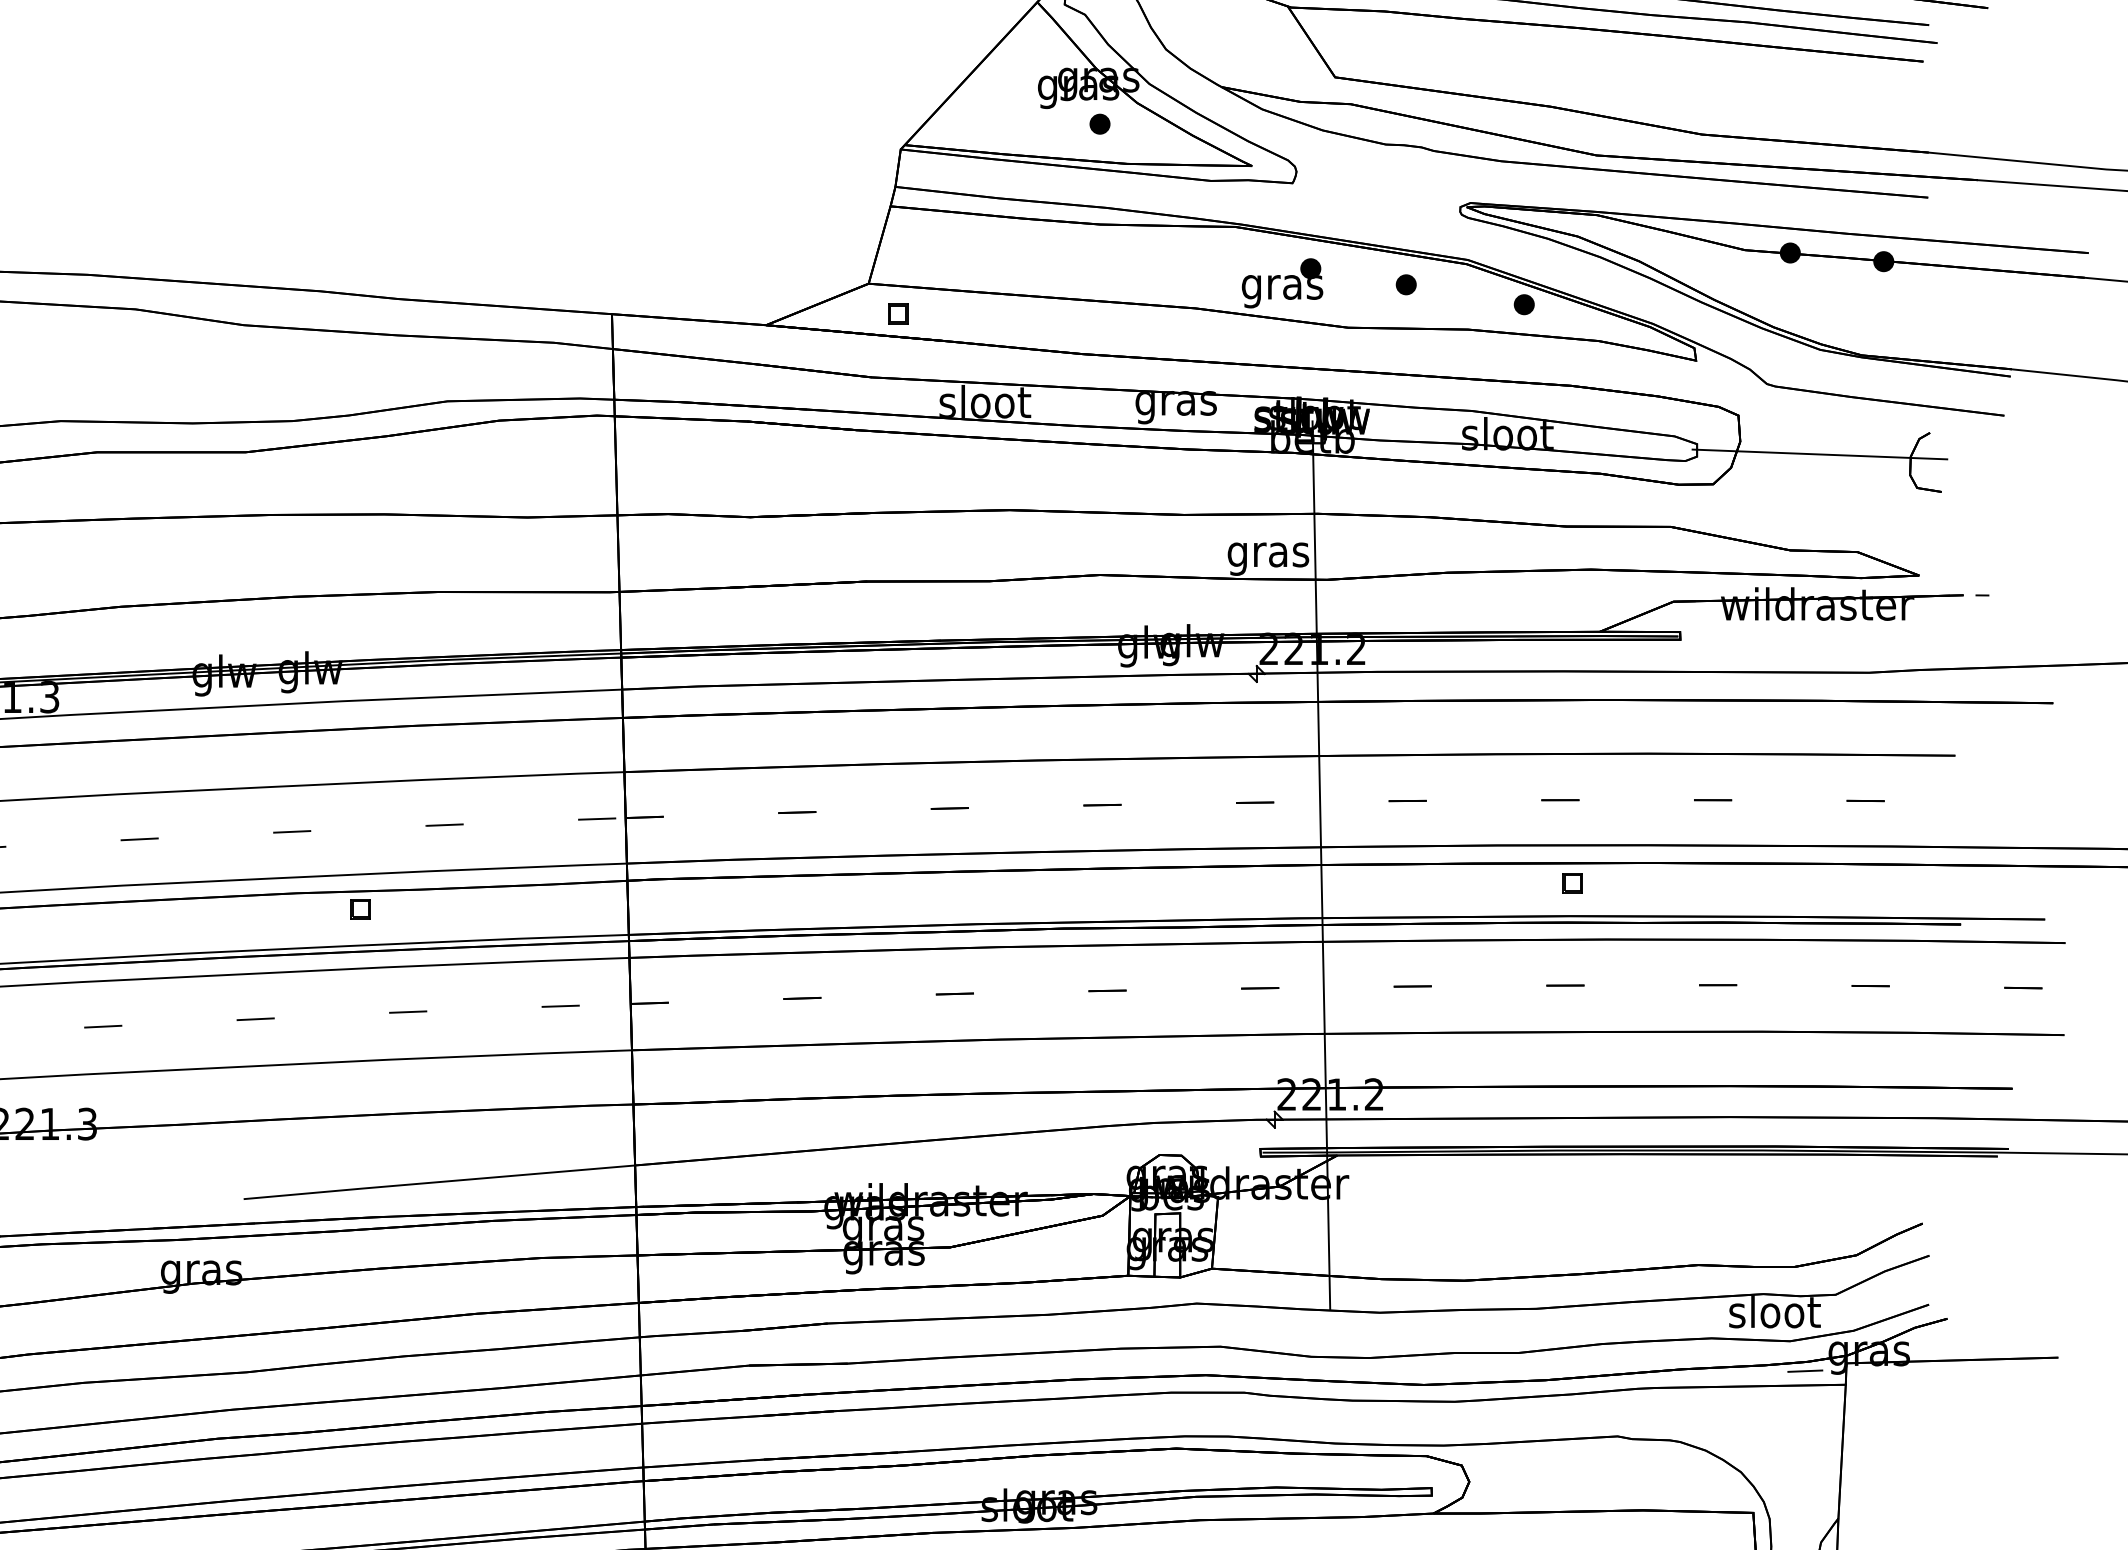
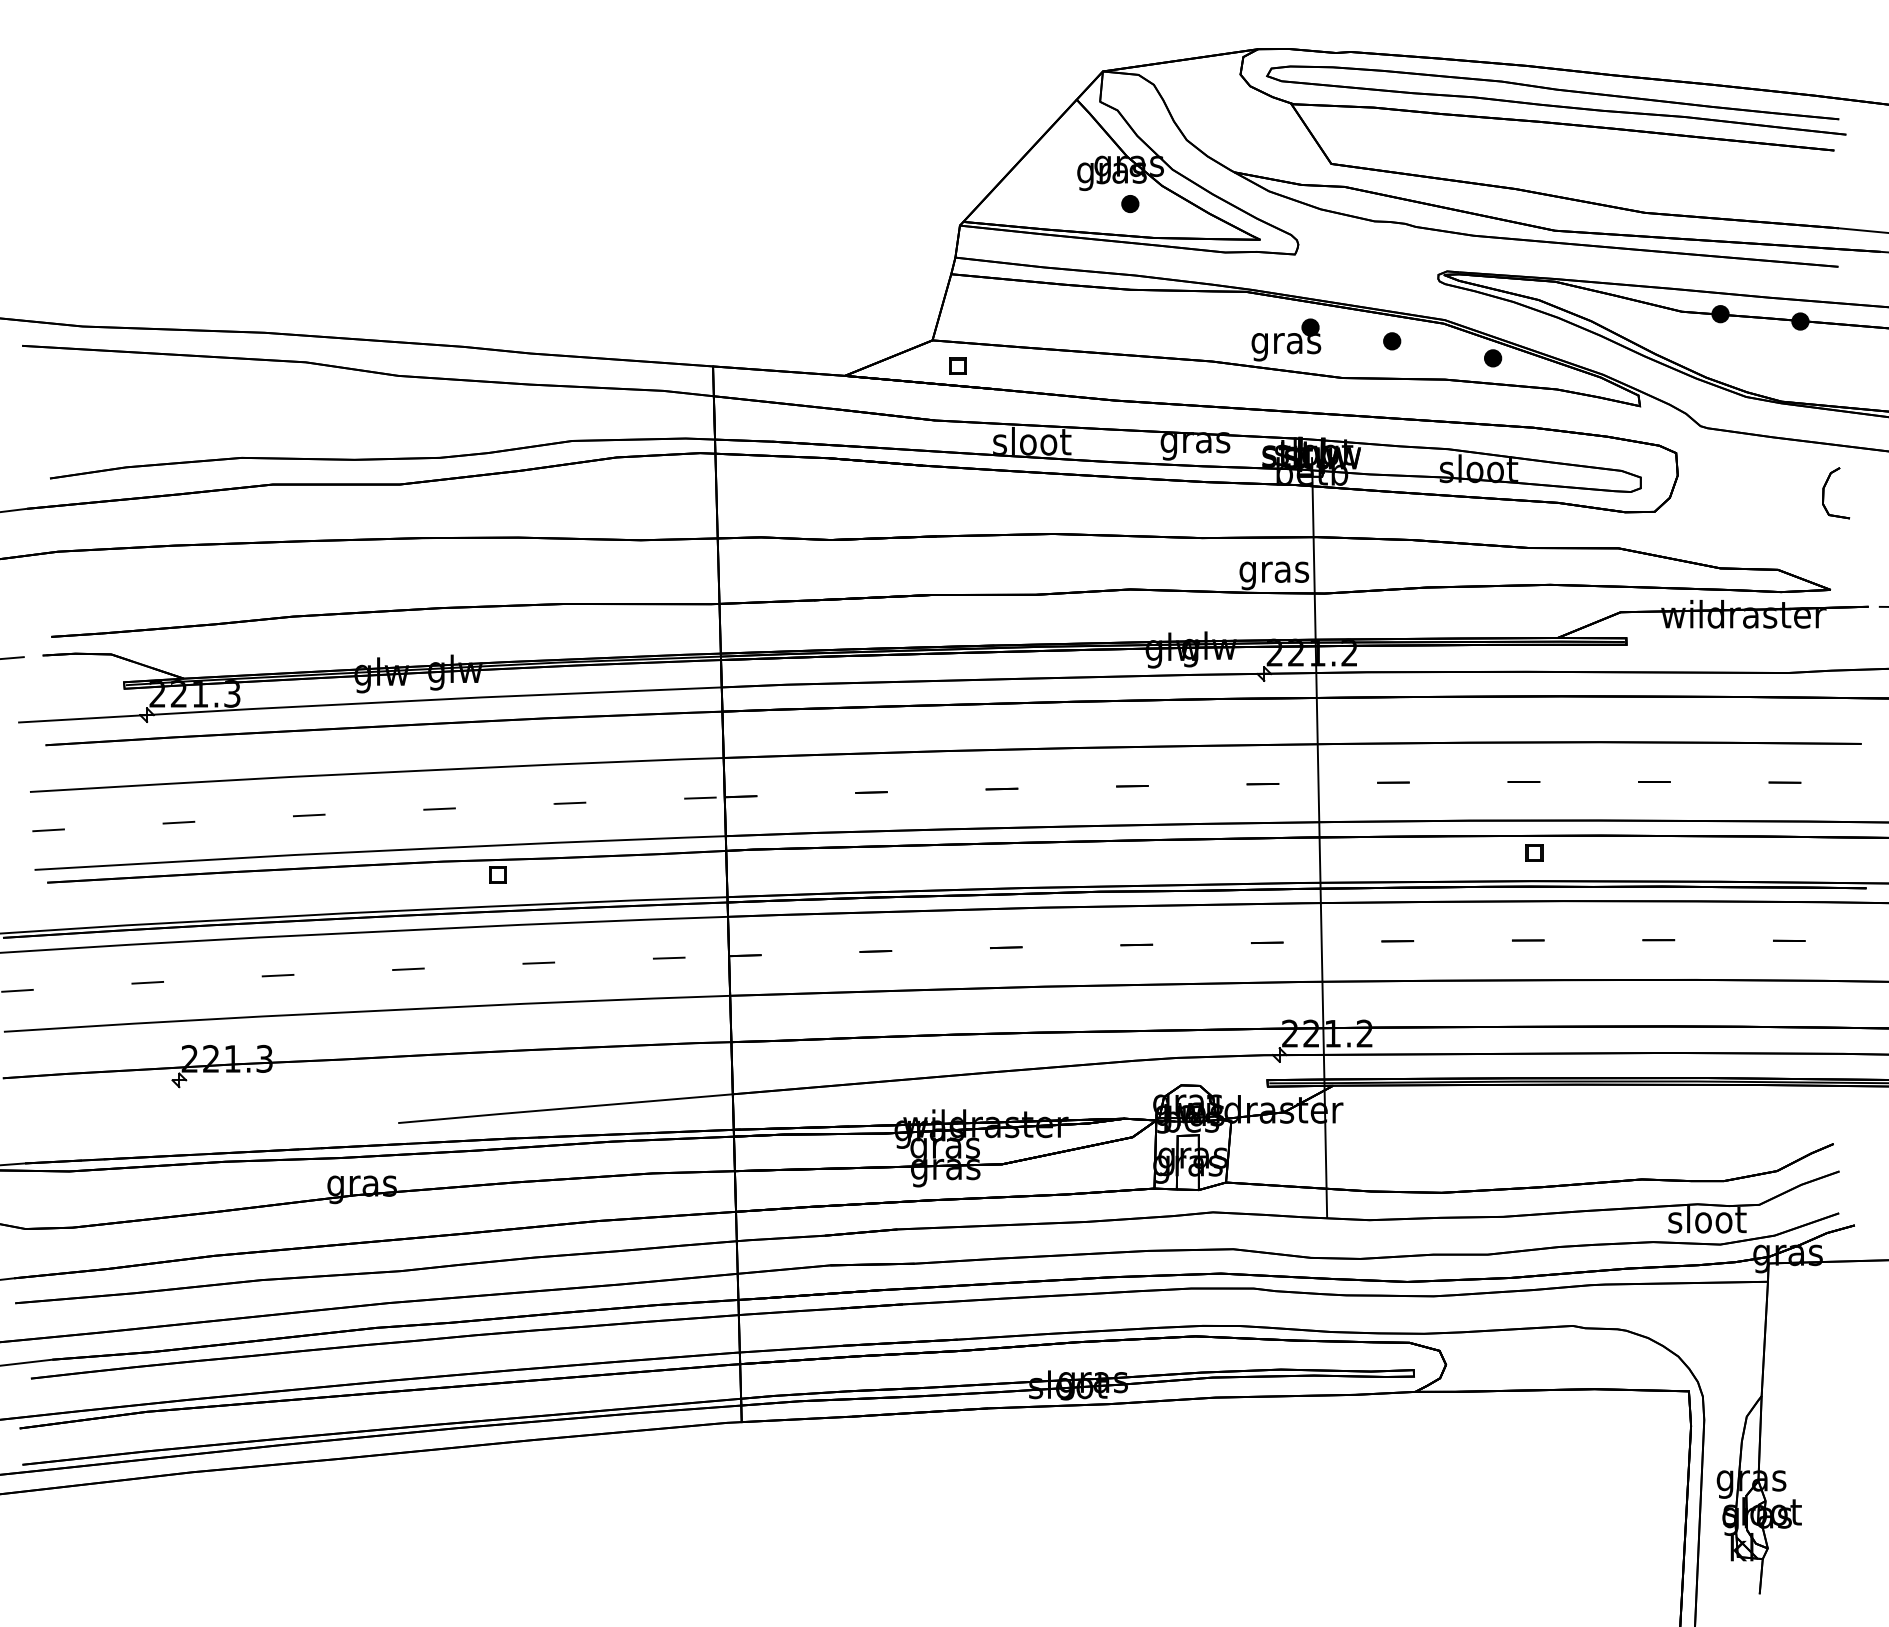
line: (1819, 454) -> (1745, 486), removed
line: (1804, 1370) -> (1732, 1269), removed

